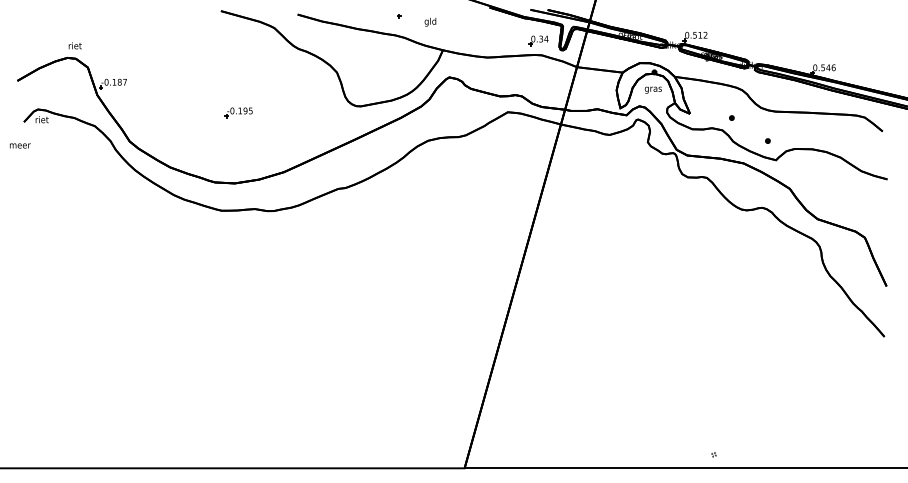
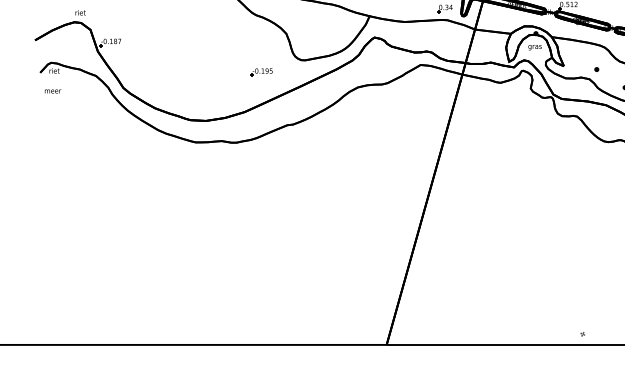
part: (238, 112) -> (261, 72), moved
text: (19, 145) -> (52, 91), moved

